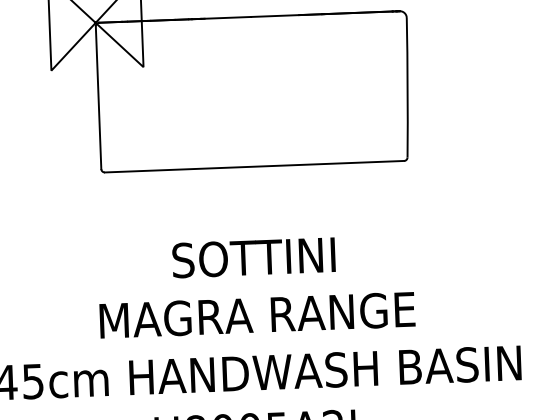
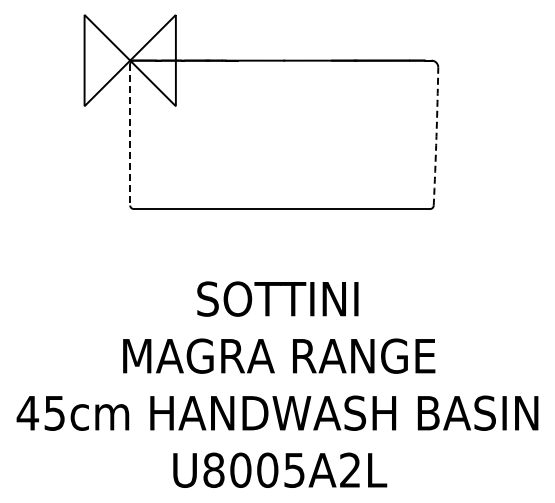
arc: (407, 87) -> (436, 136), solid -> dashed
line: (98, 97) -> (130, 134), solid -> dashed

